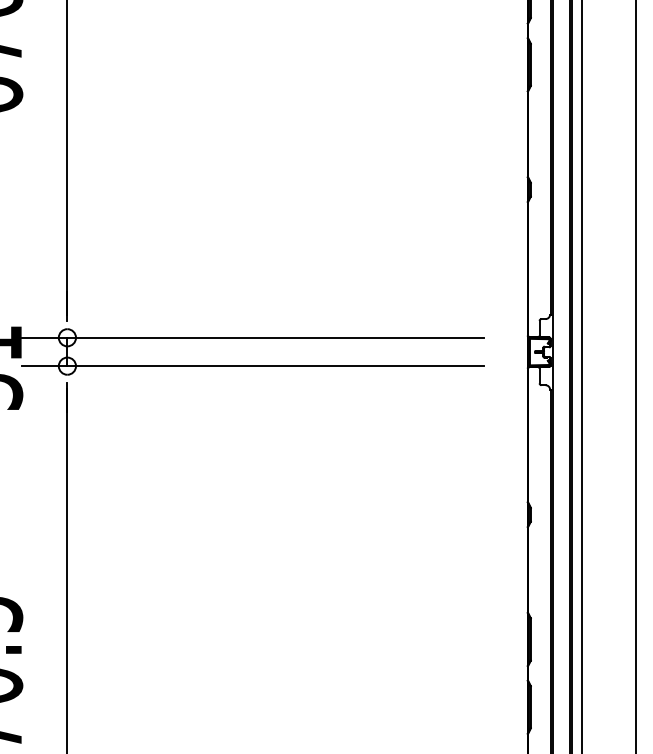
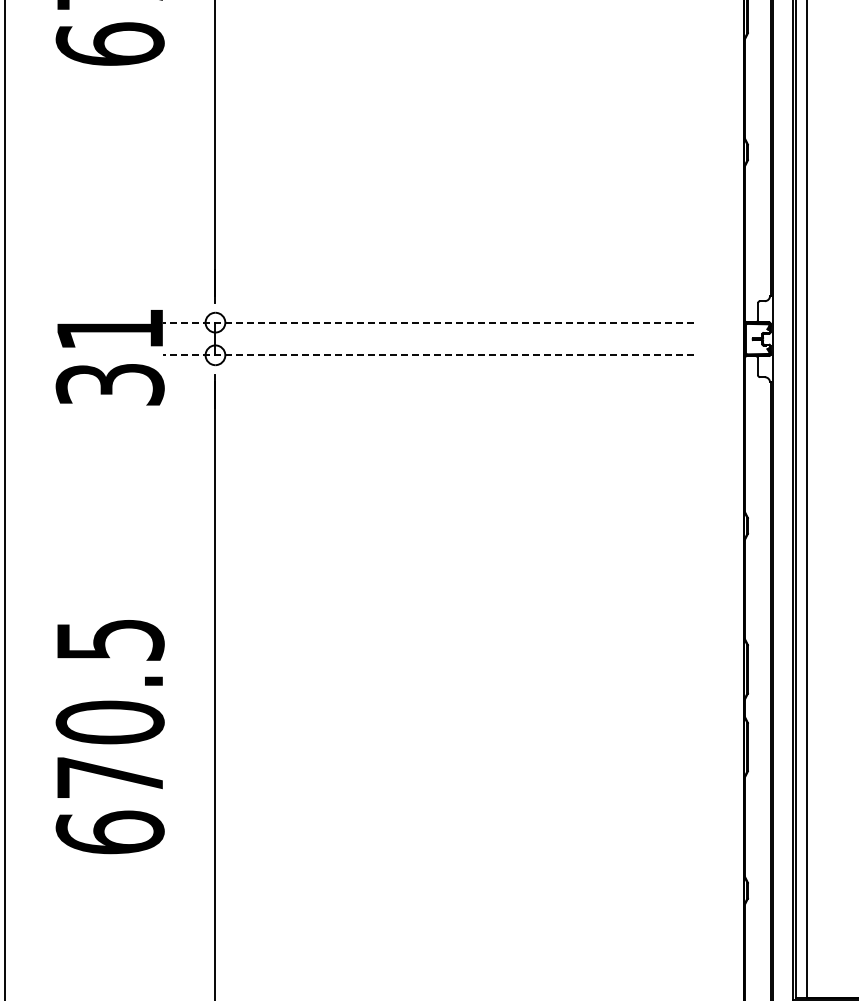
line: (251, 337) -> (427, 322), solid -> dashed
line: (251, 366) -> (427, 355), solid -> dashed

